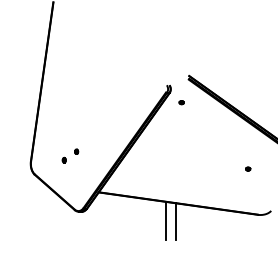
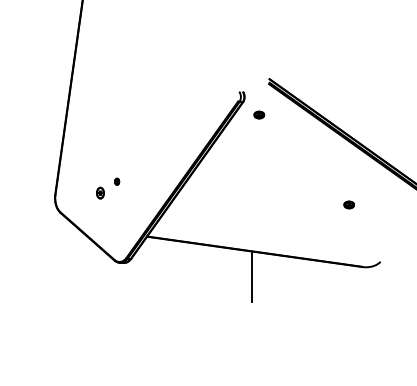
part: (181, 102) -> (259, 115), size x1.6
part: (64, 160) -> (100, 193), size x1.6
part: (248, 169) -> (349, 205), size x1.6
line: (165, 221) -> (237, 275), removed

